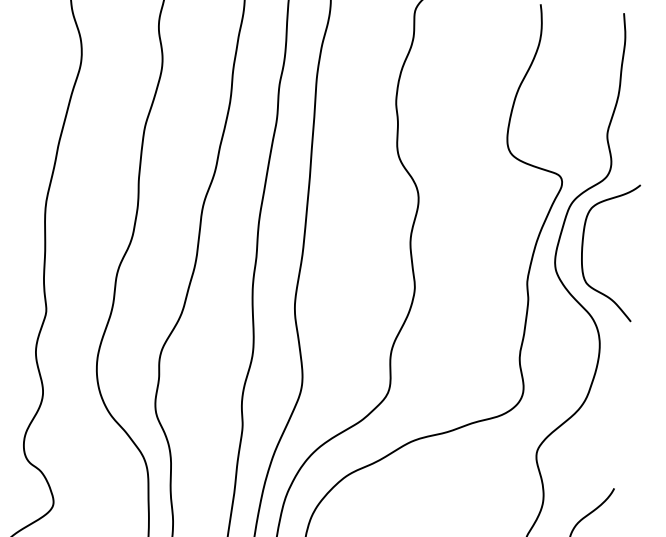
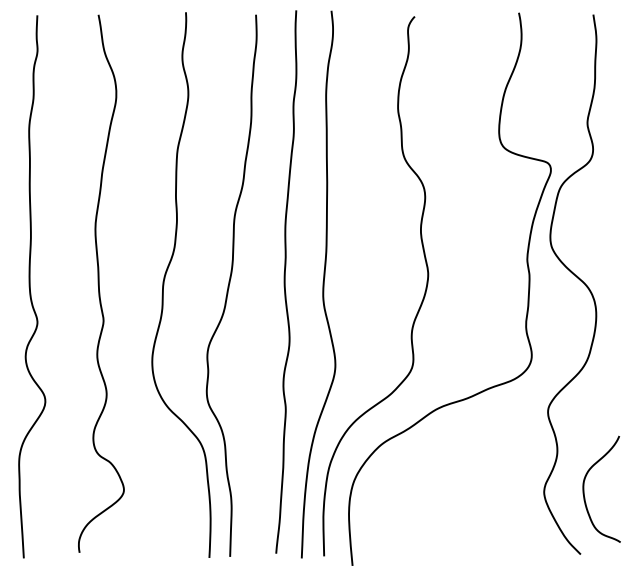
curve: (583, 249) -> (574, 226), removed

